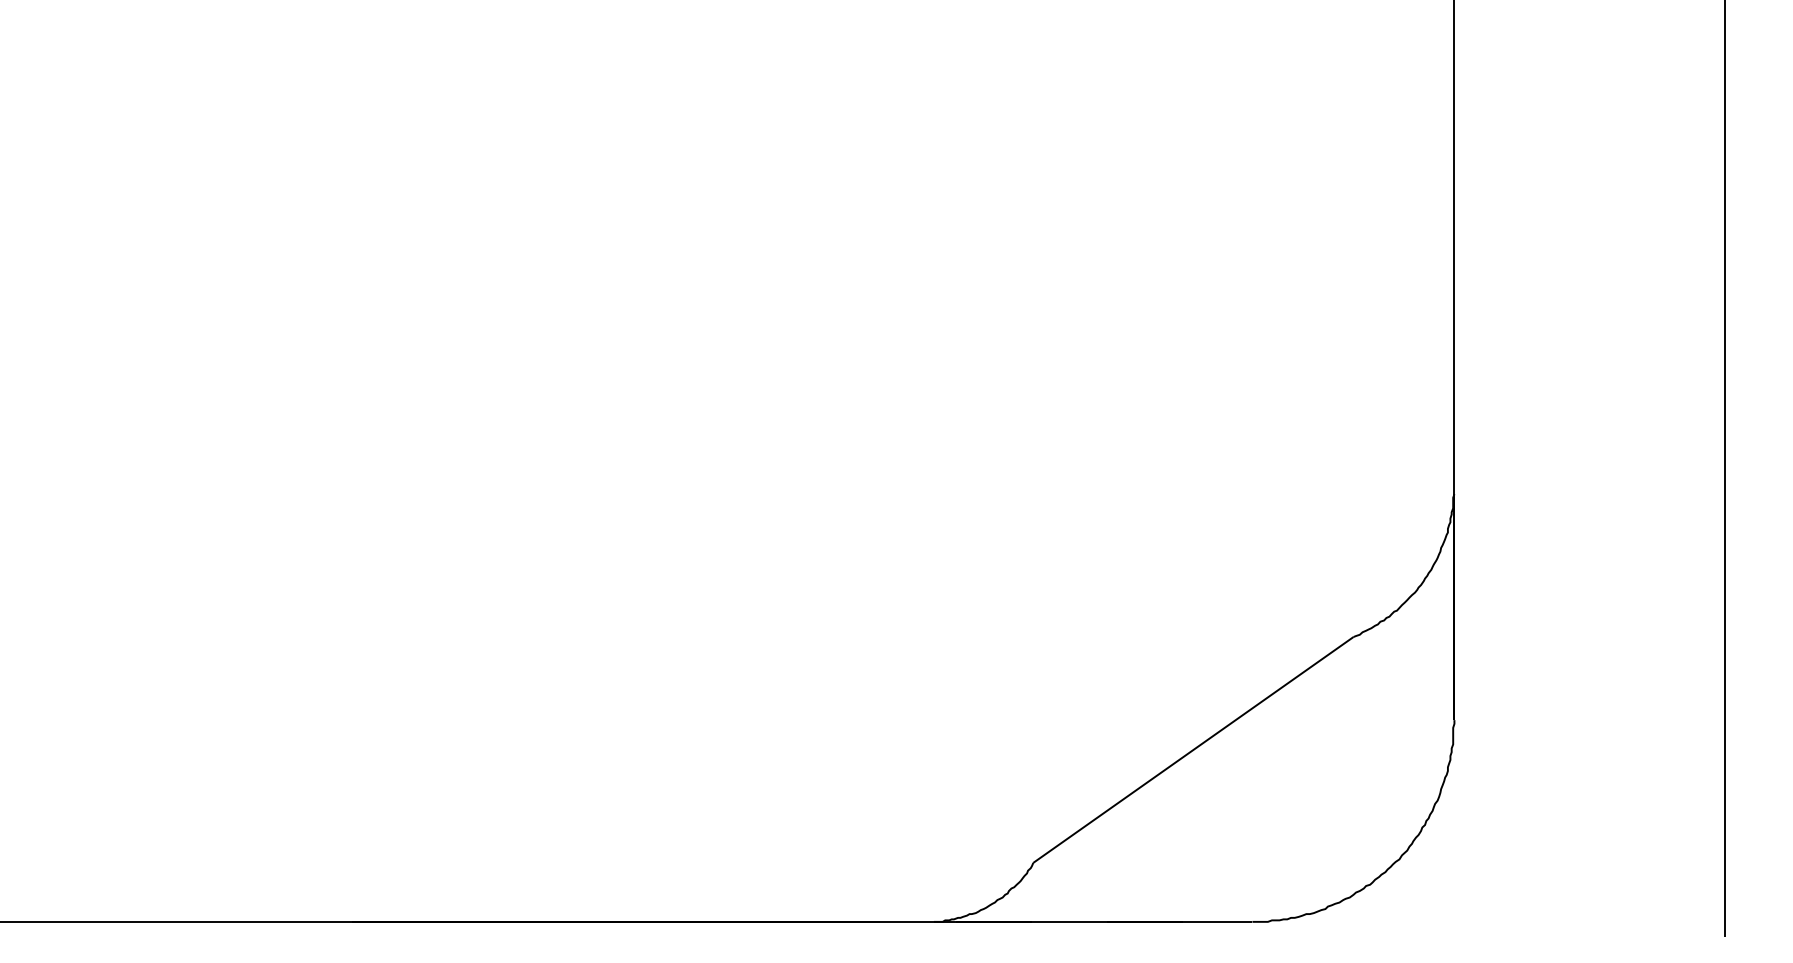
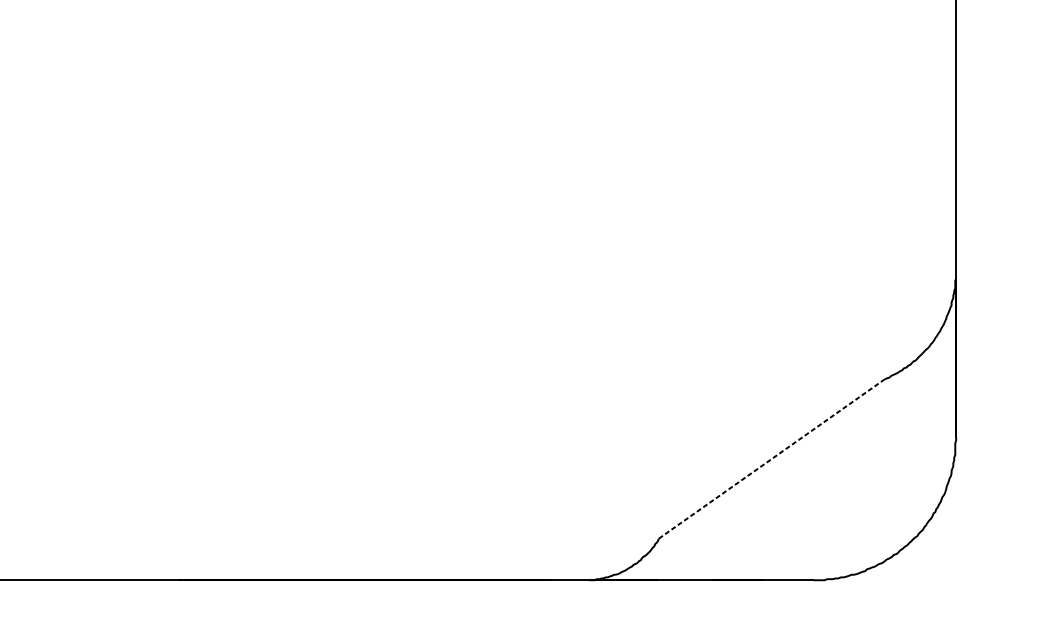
line: (1193, 749) -> (771, 458), solid -> dashed

